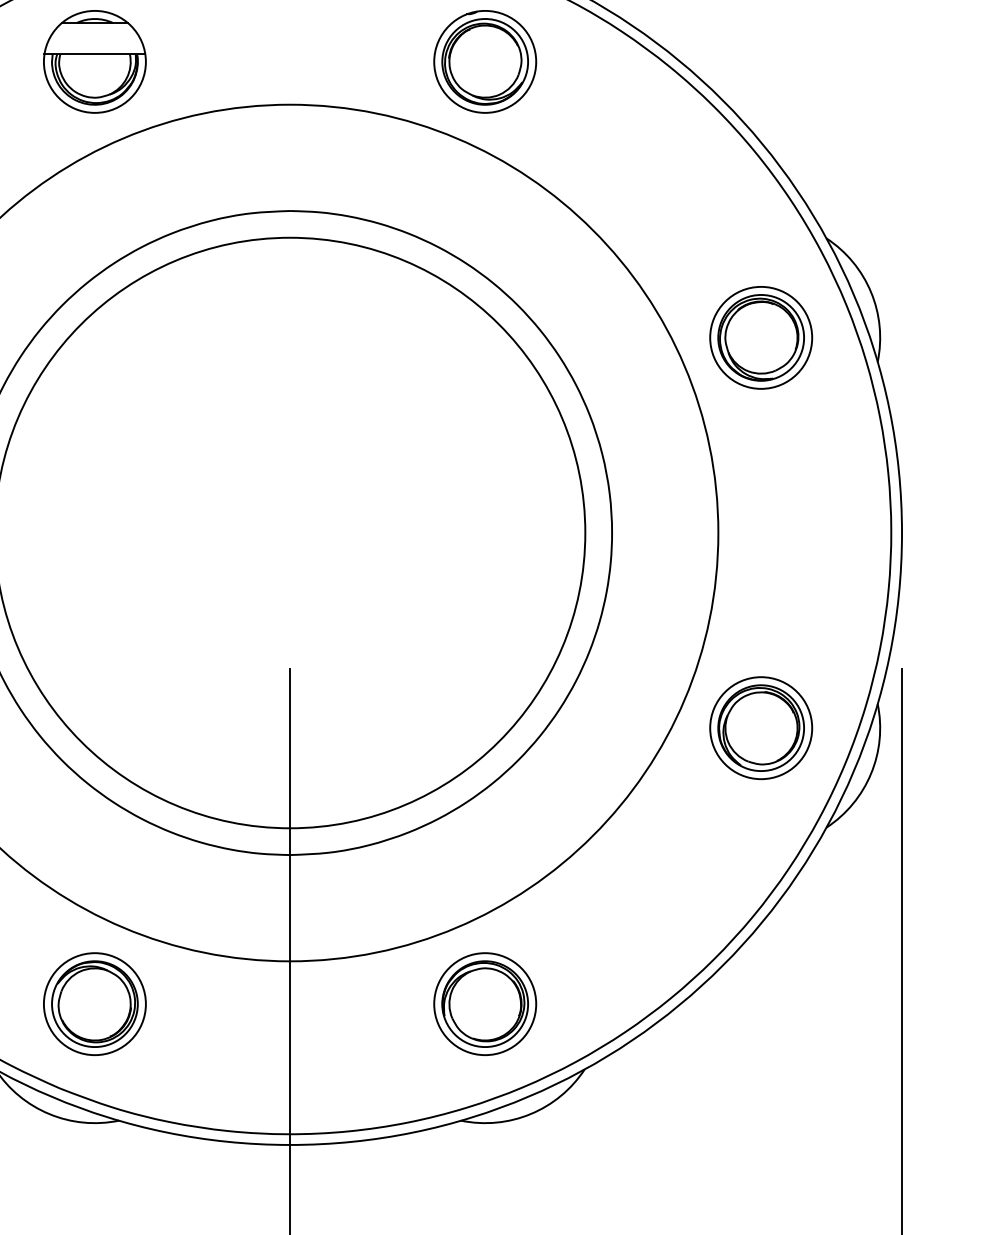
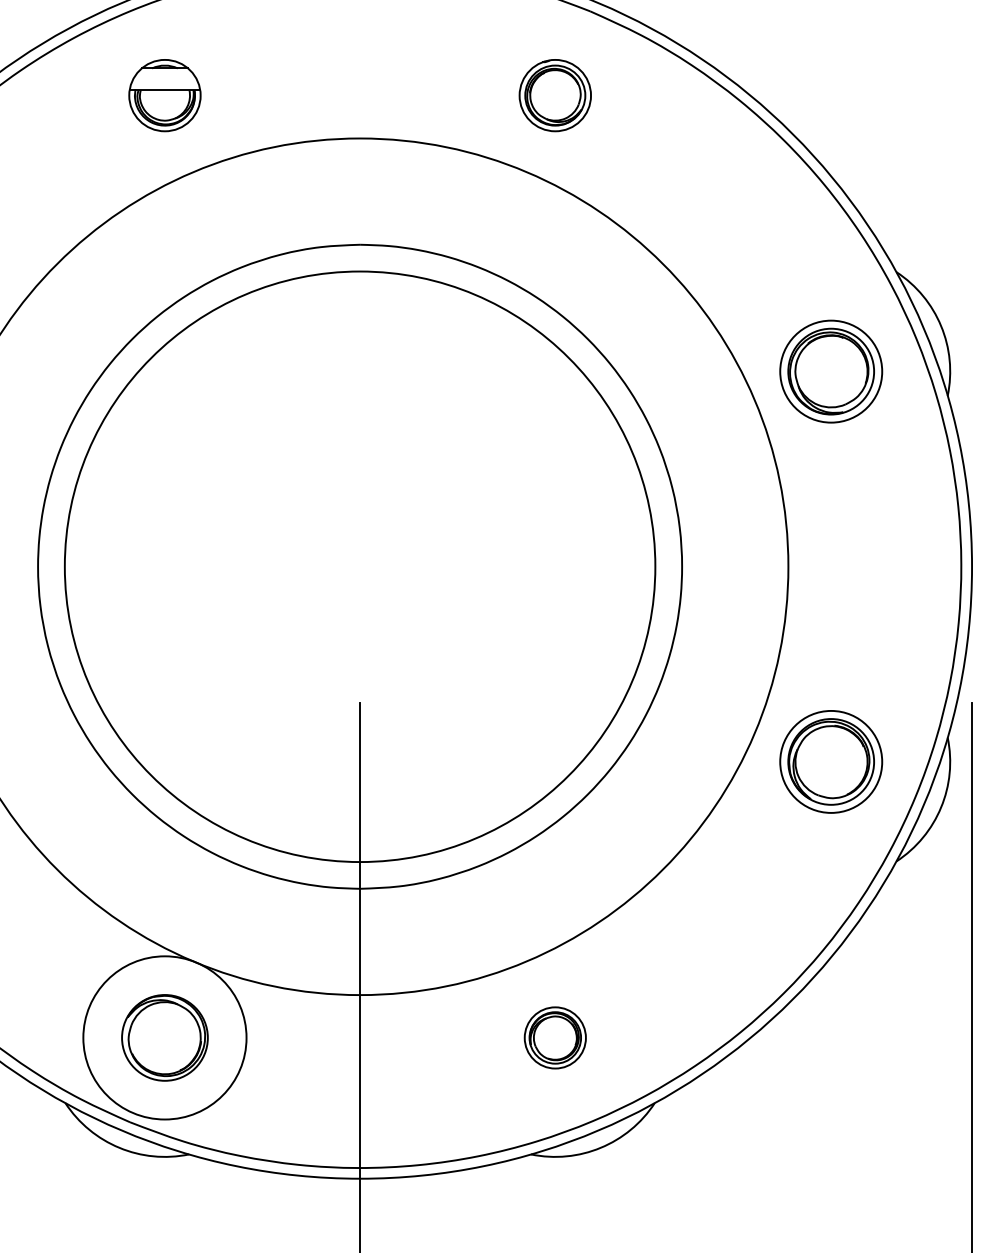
part: (94, 61) -> (164, 95), size x0.7
part: (485, 61) -> (555, 95), size x0.7
circle: (94, 1003) -> (164, 1037), size x1.6
part: (485, 1003) -> (555, 1037), size x0.6

